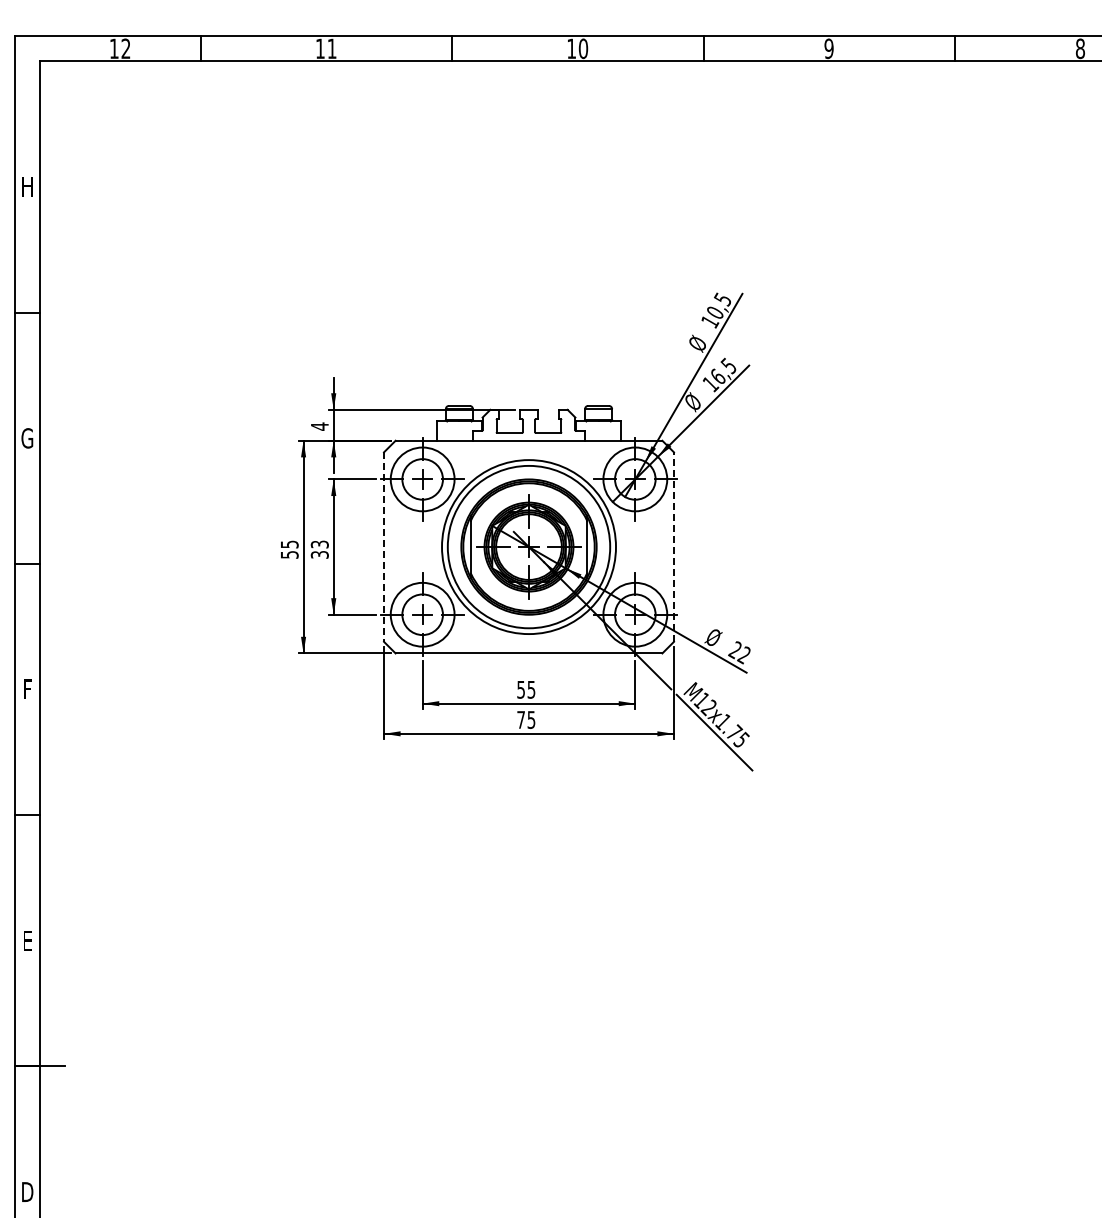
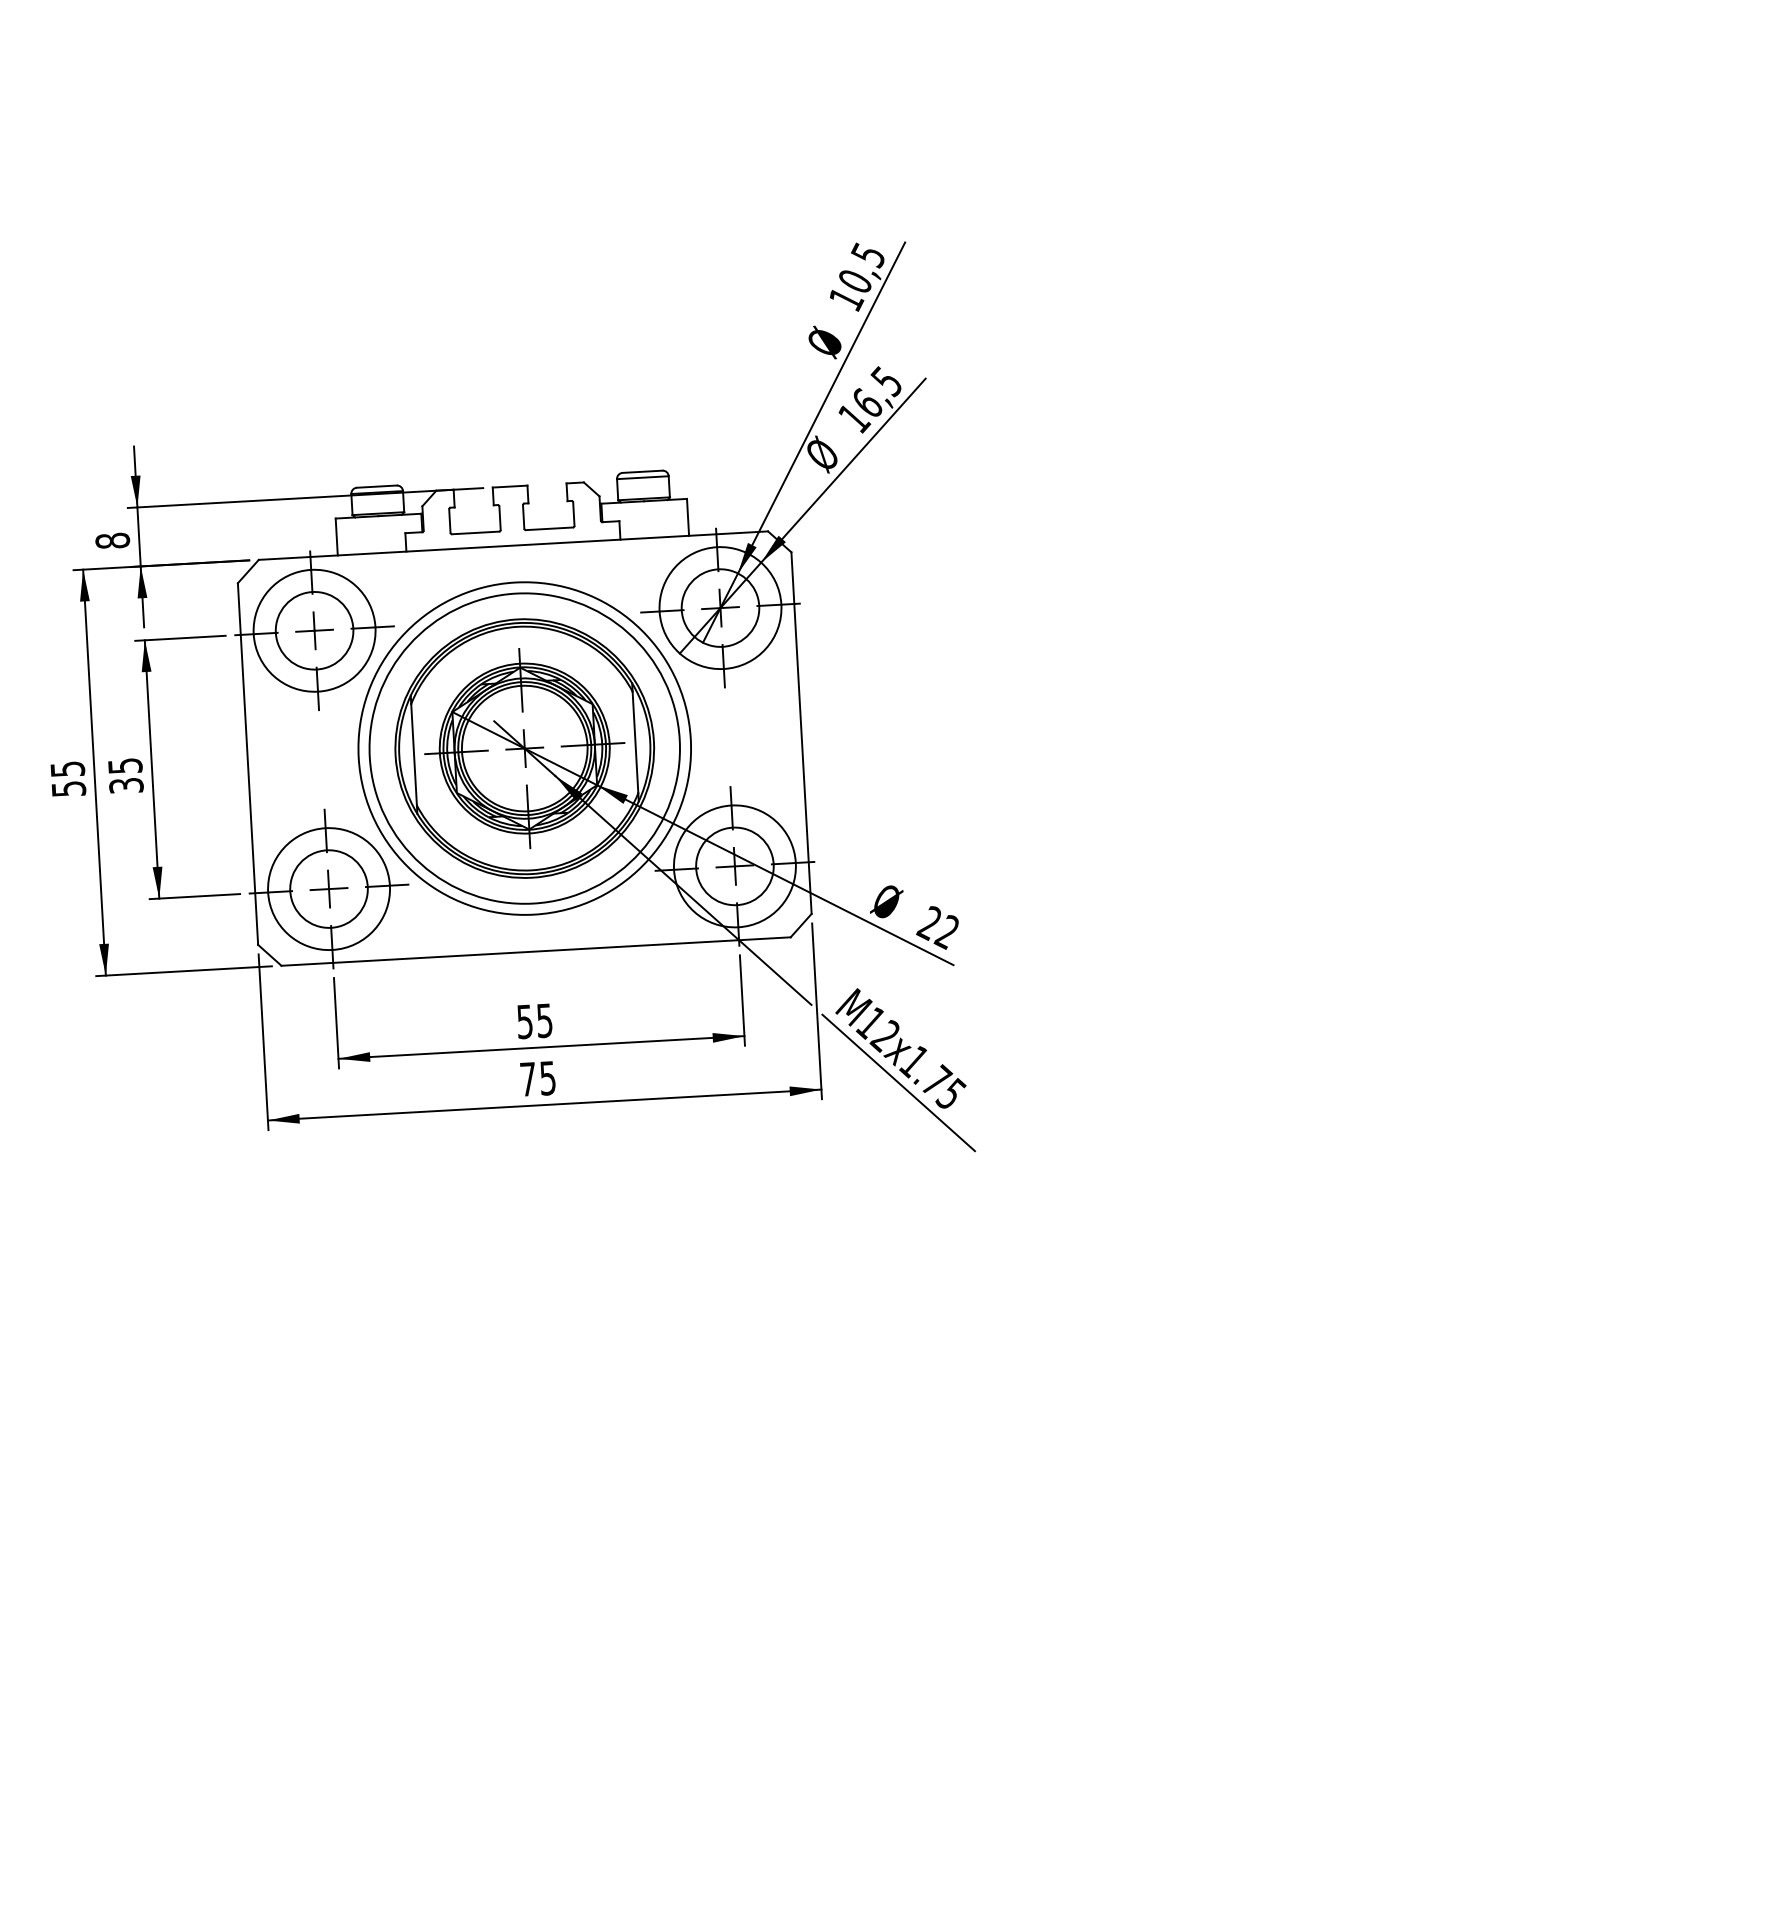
text: (319, 426) -> (112, 540), 4 -> 8
text: (318, 544) -> (122, 766), 33 -> 35
line: (384, 547) -> (248, 764), dashed -> solid
line: (674, 547) -> (802, 733), dashed -> solid

